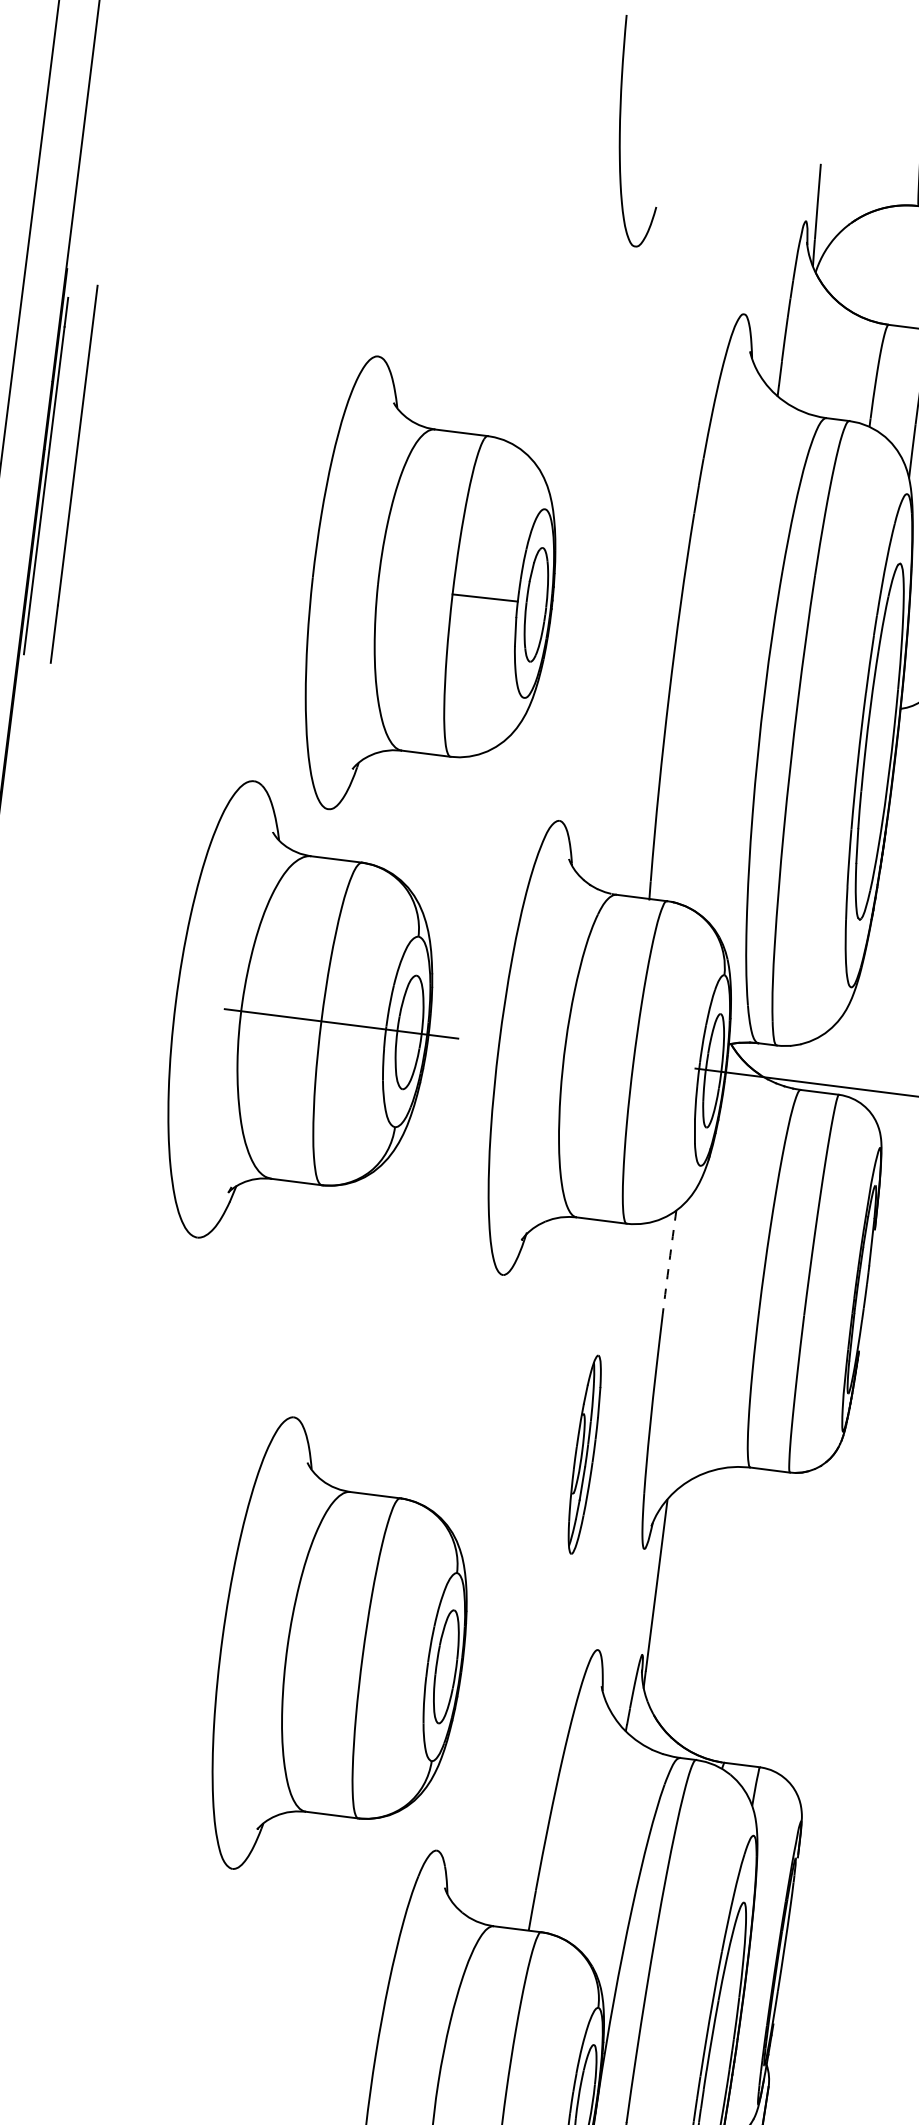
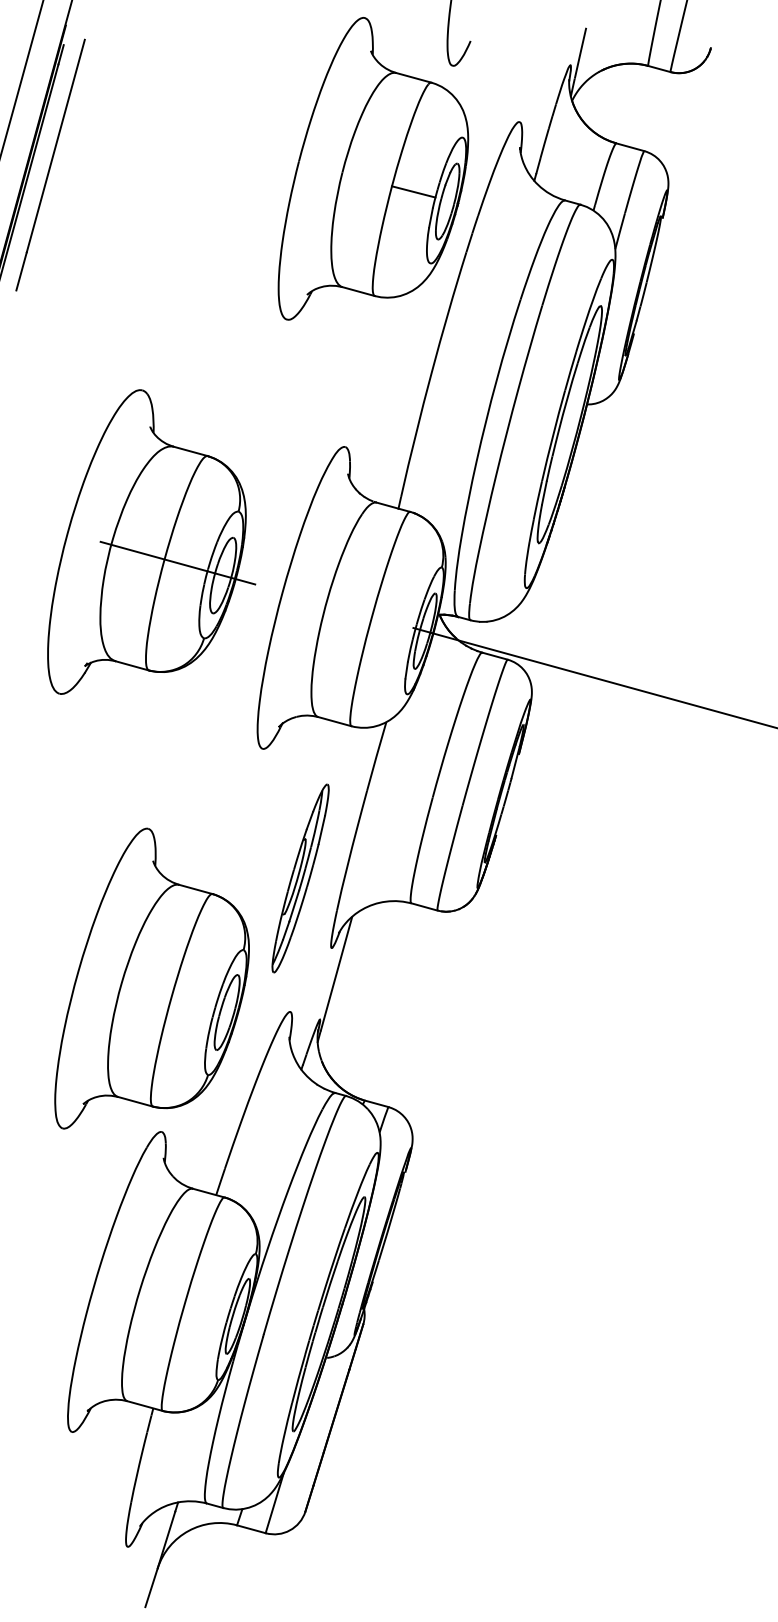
part: (422, 572) -> (373, 168), moved
arc: (669, 1262) -> (376, 756), dashed -> solid
part: (584, 1454) -> (300, 878), size x1.43
part: (329, 1633) -> (151, 978), moved

